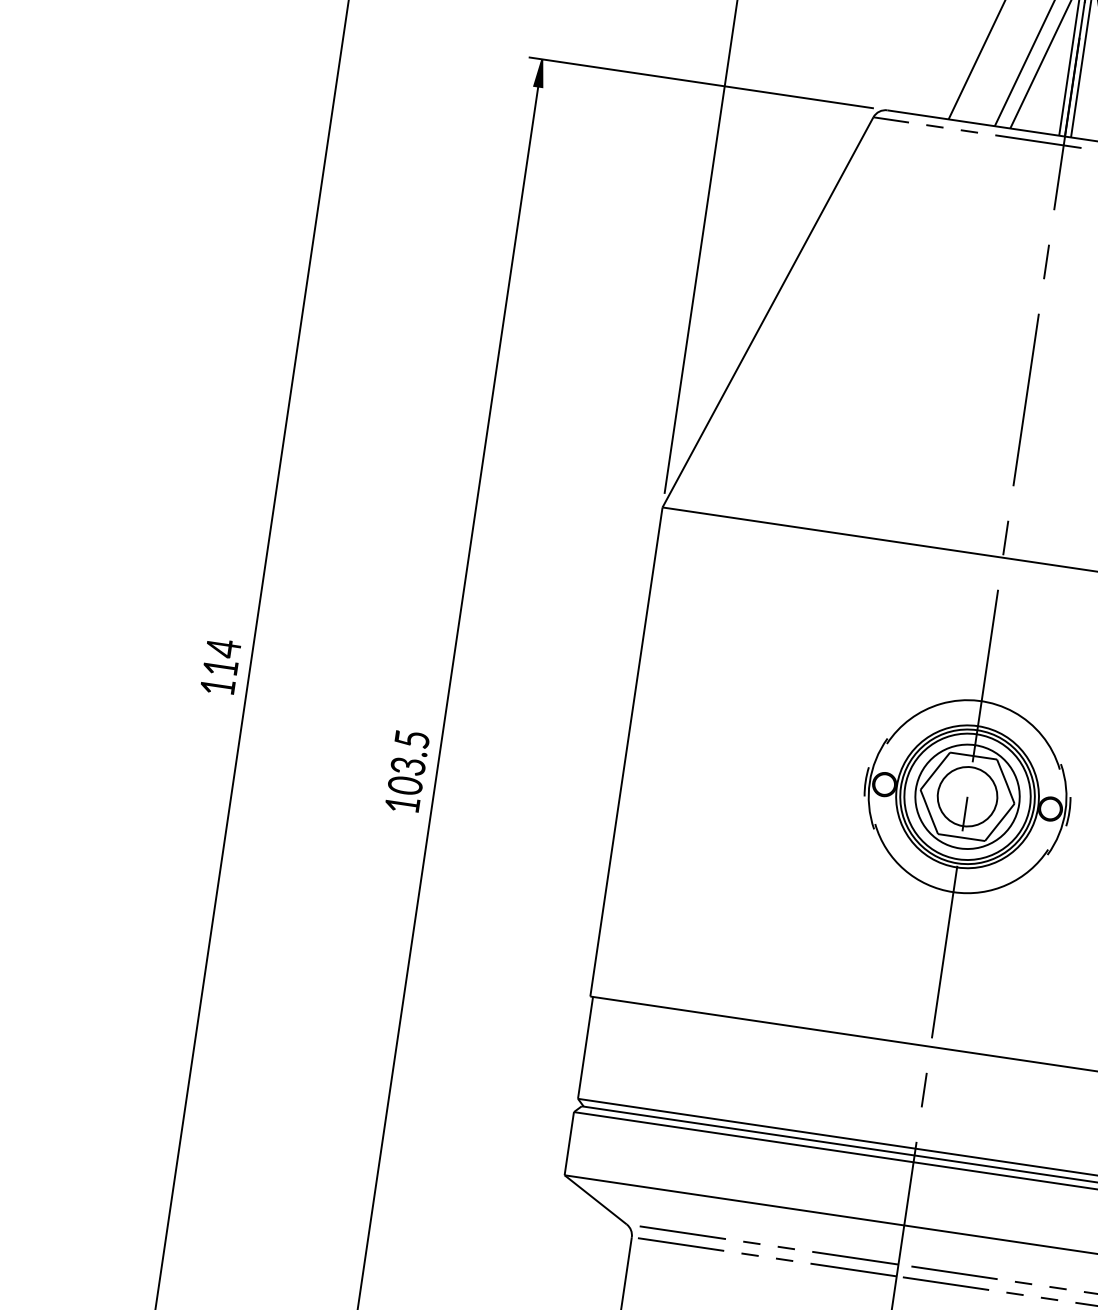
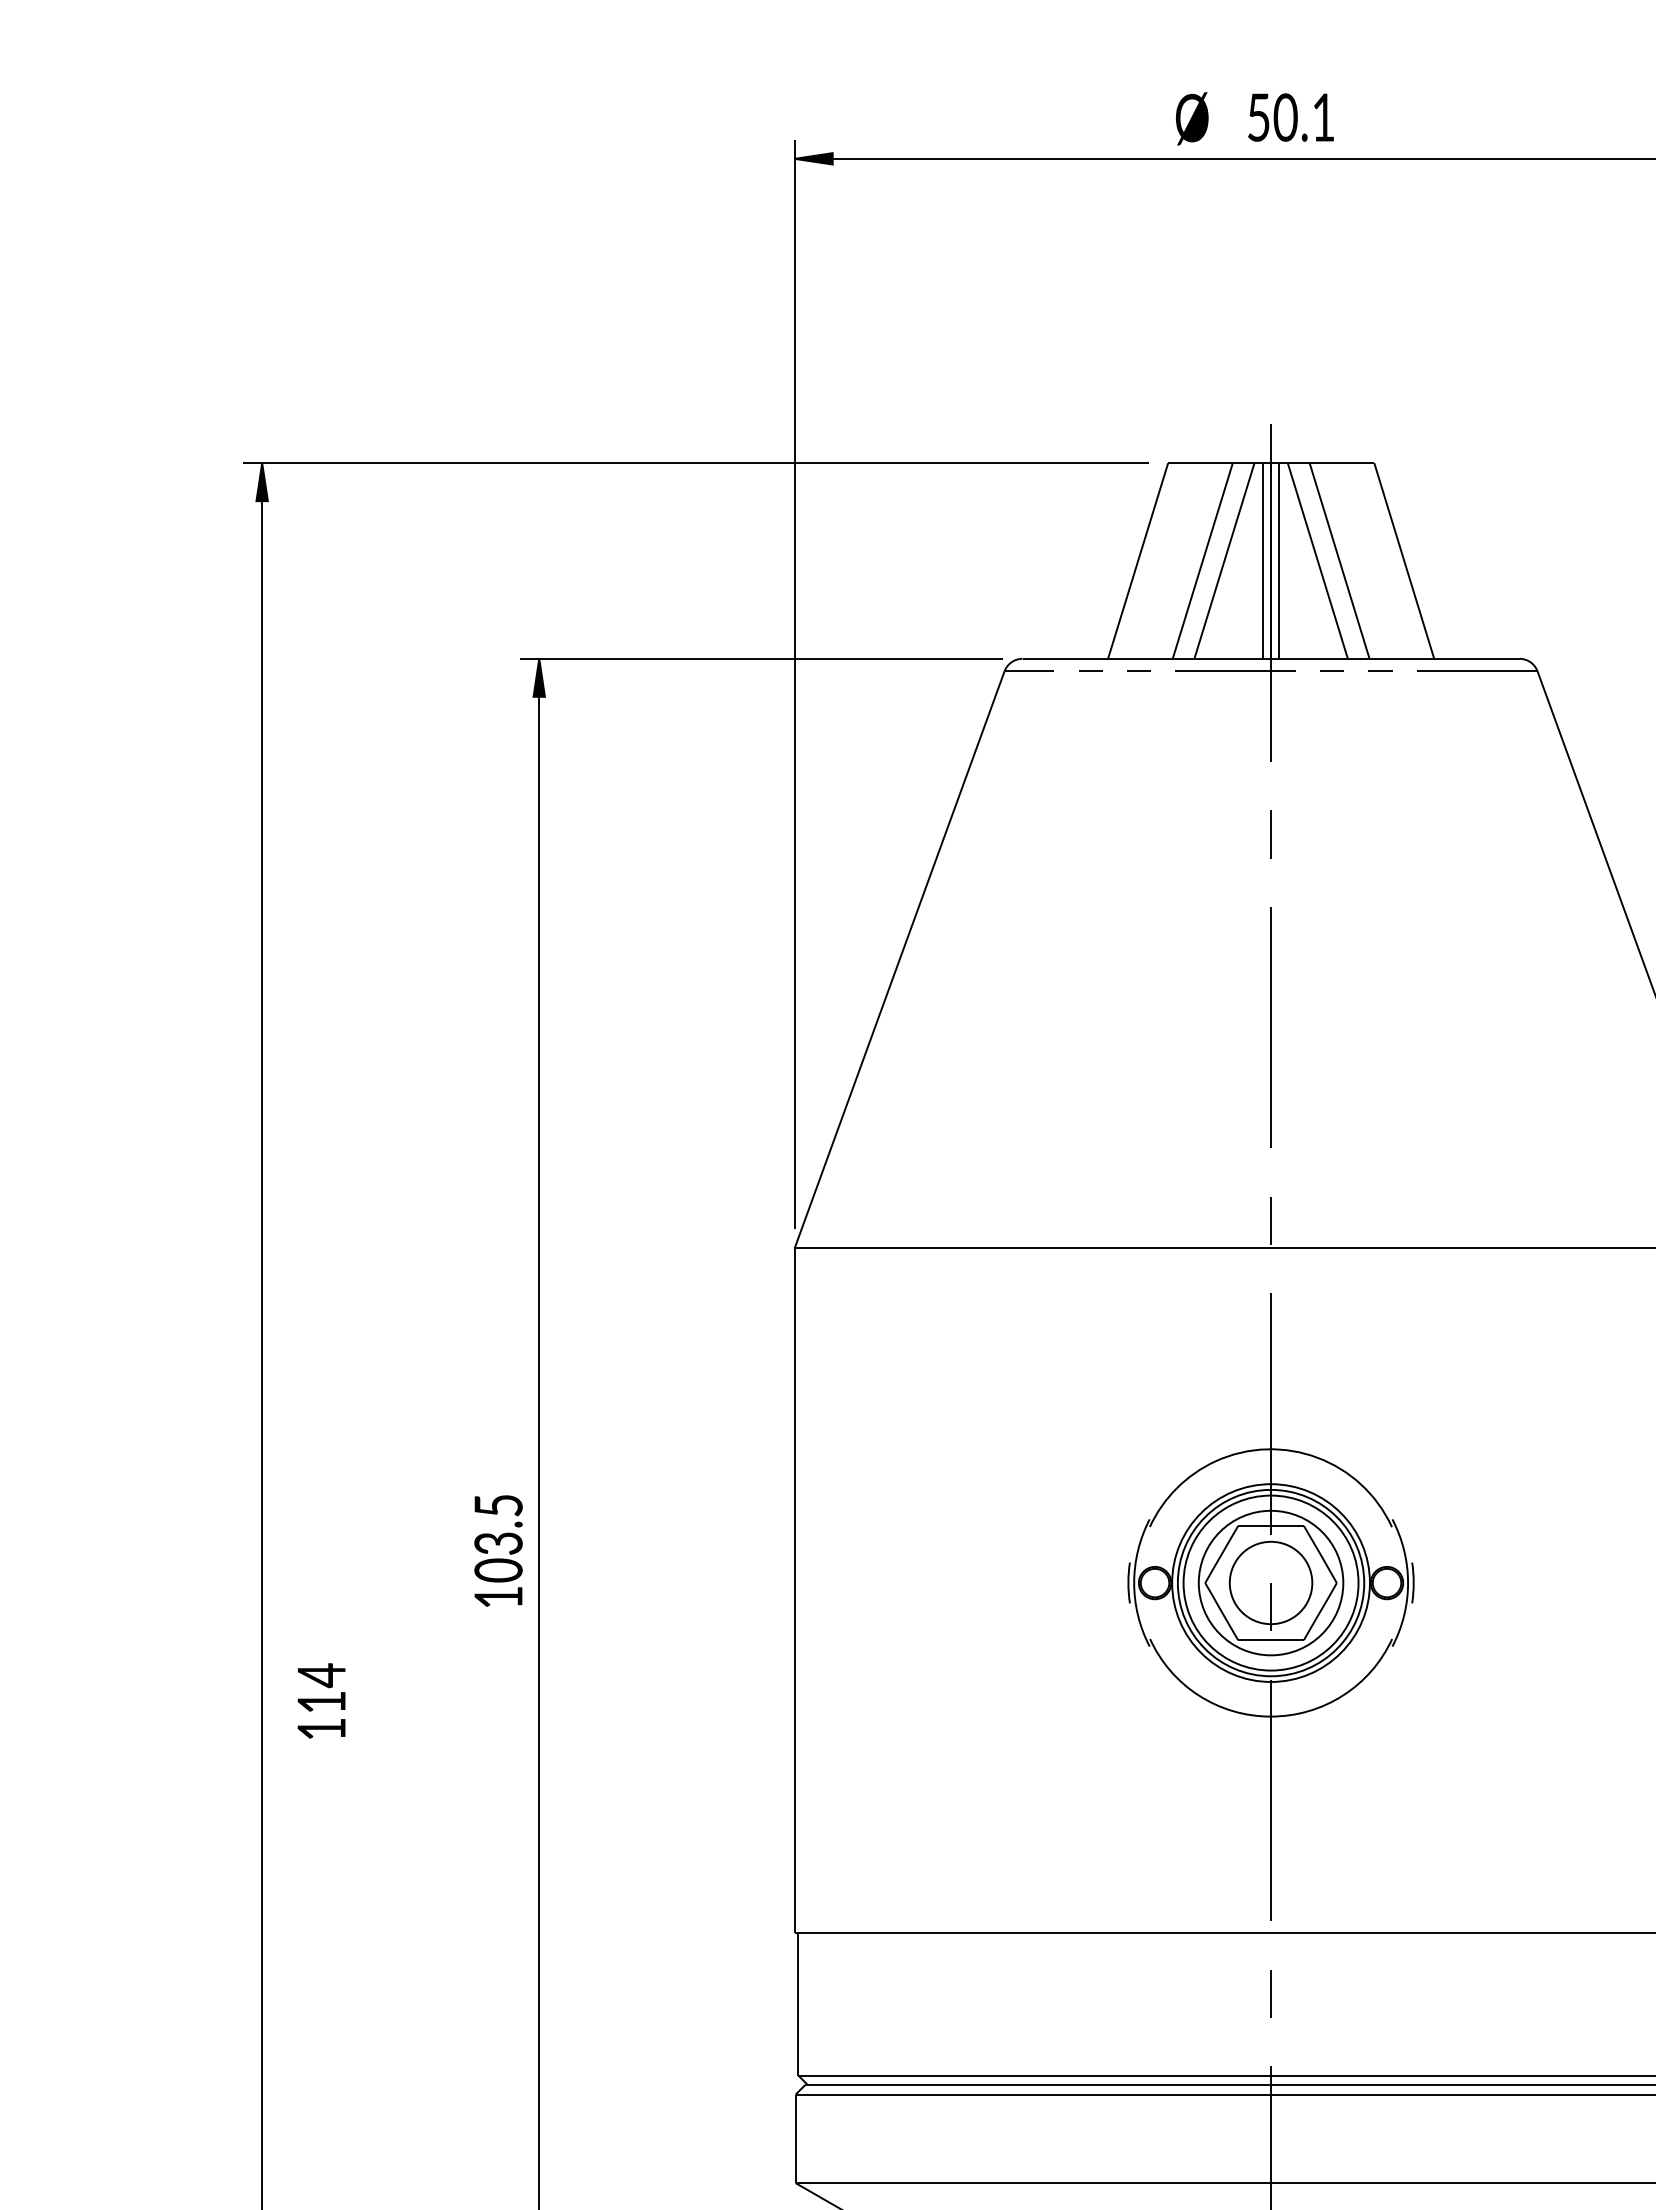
text: (220, 666) -> (321, 1700), moved
text: (407, 771) -> (498, 1550), moved

